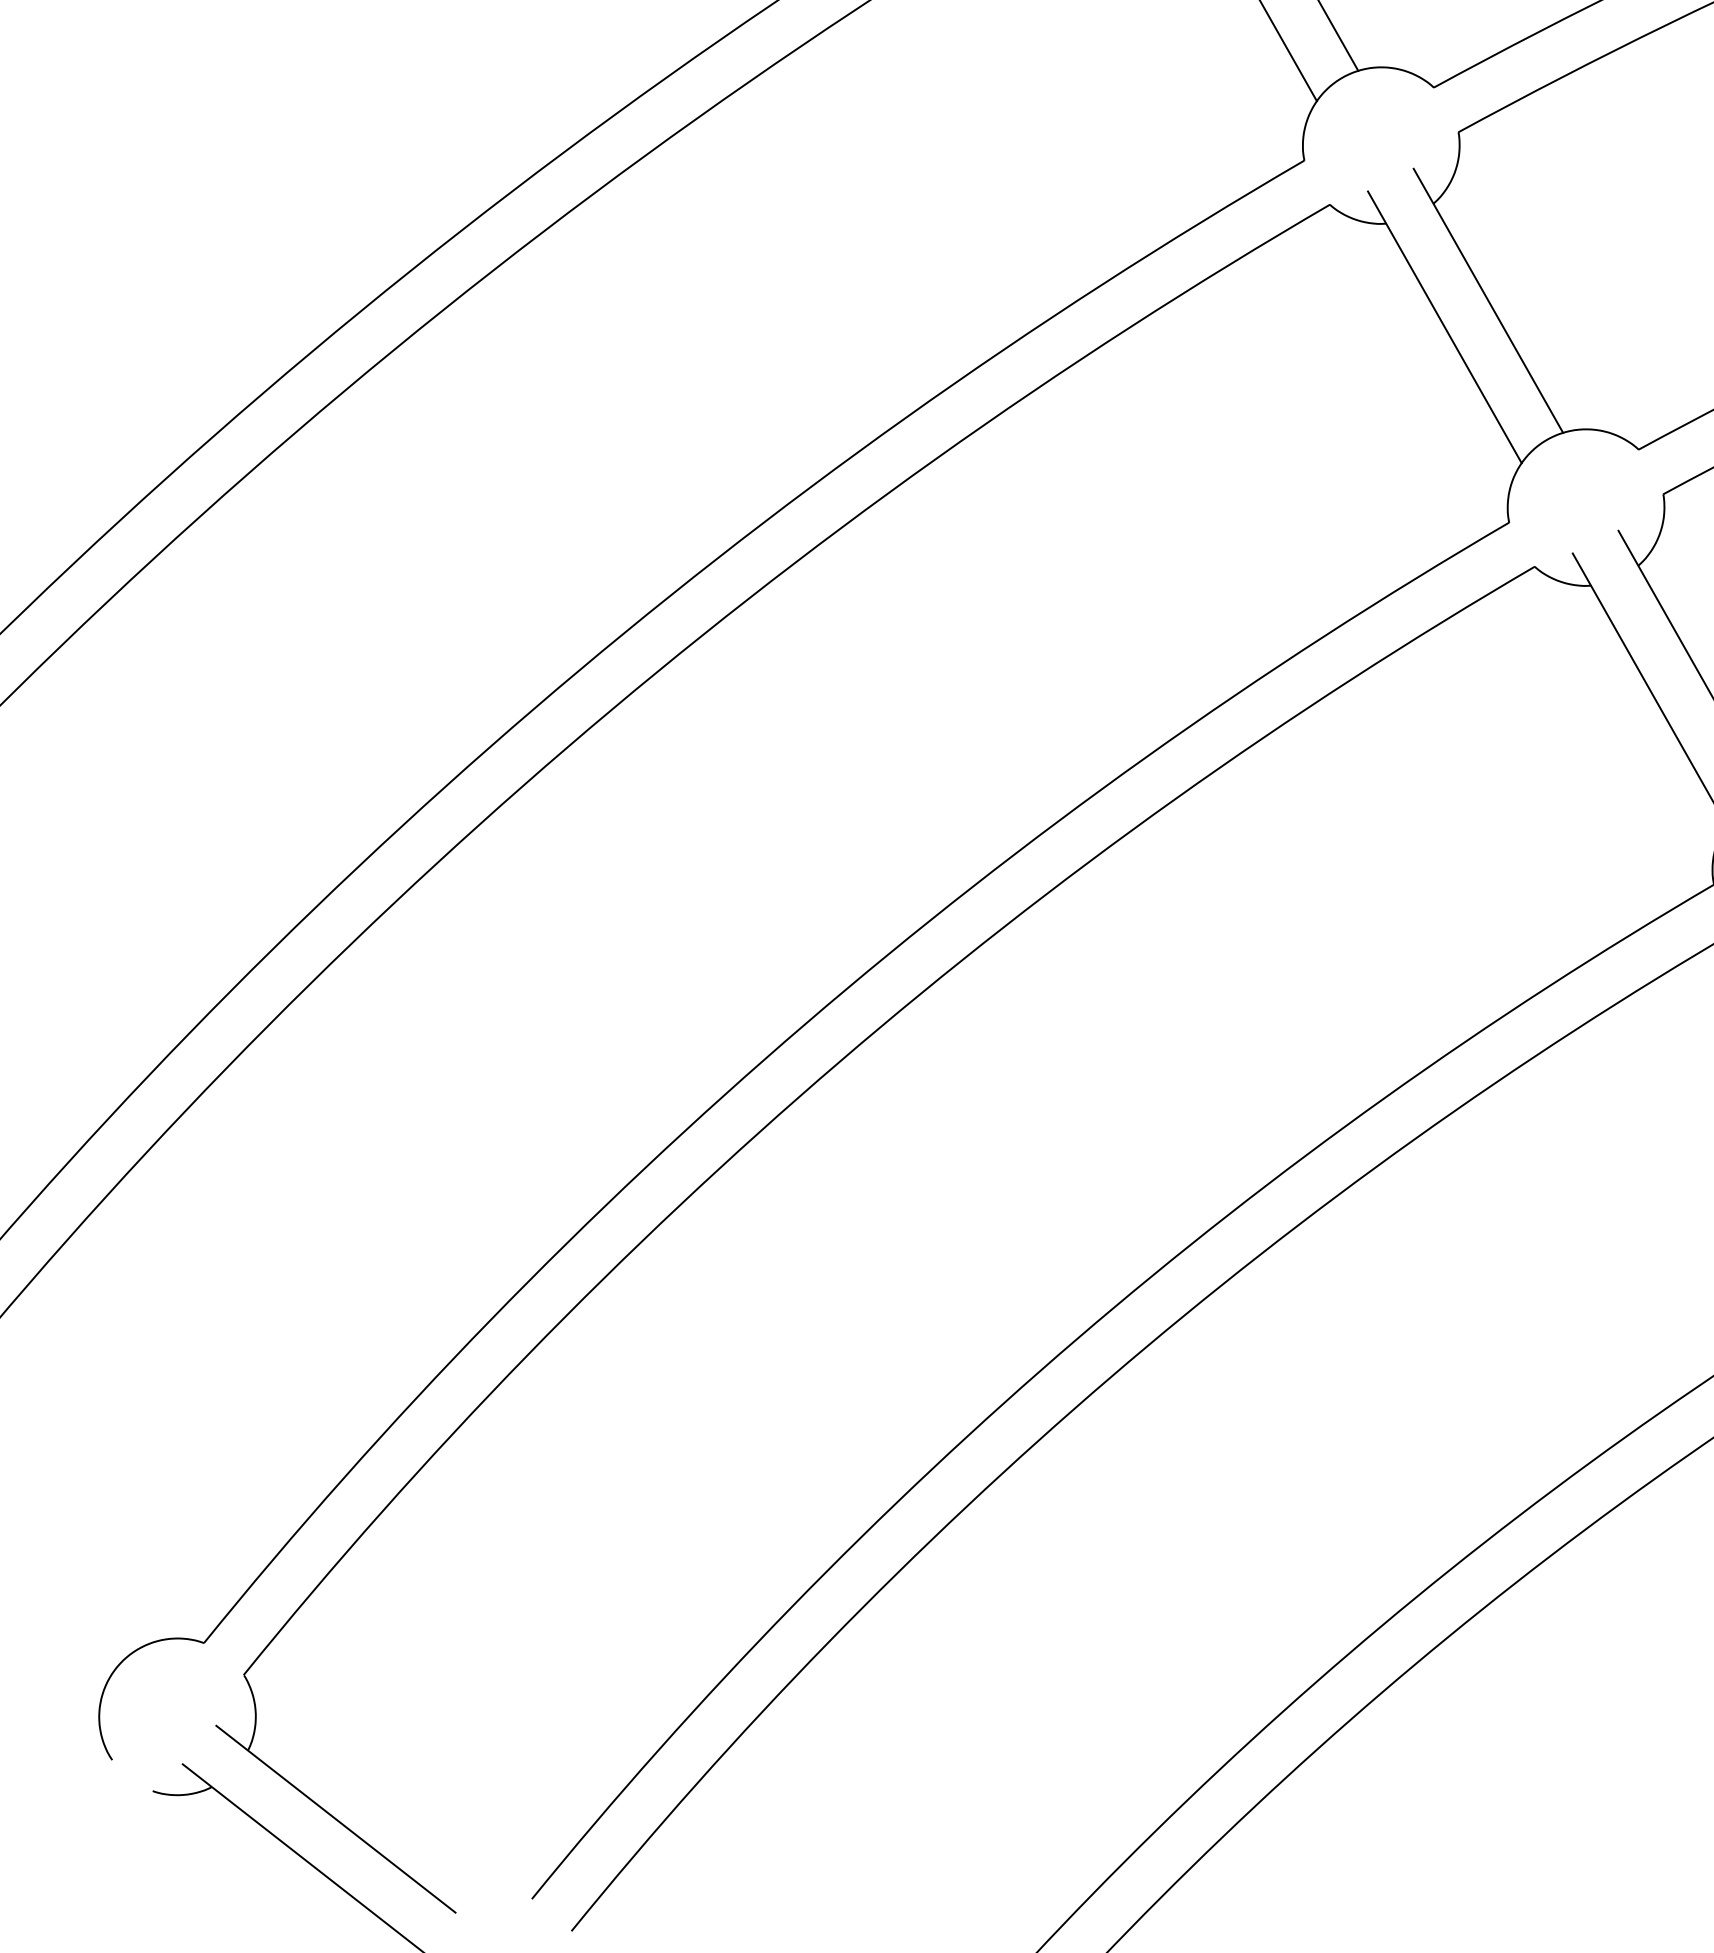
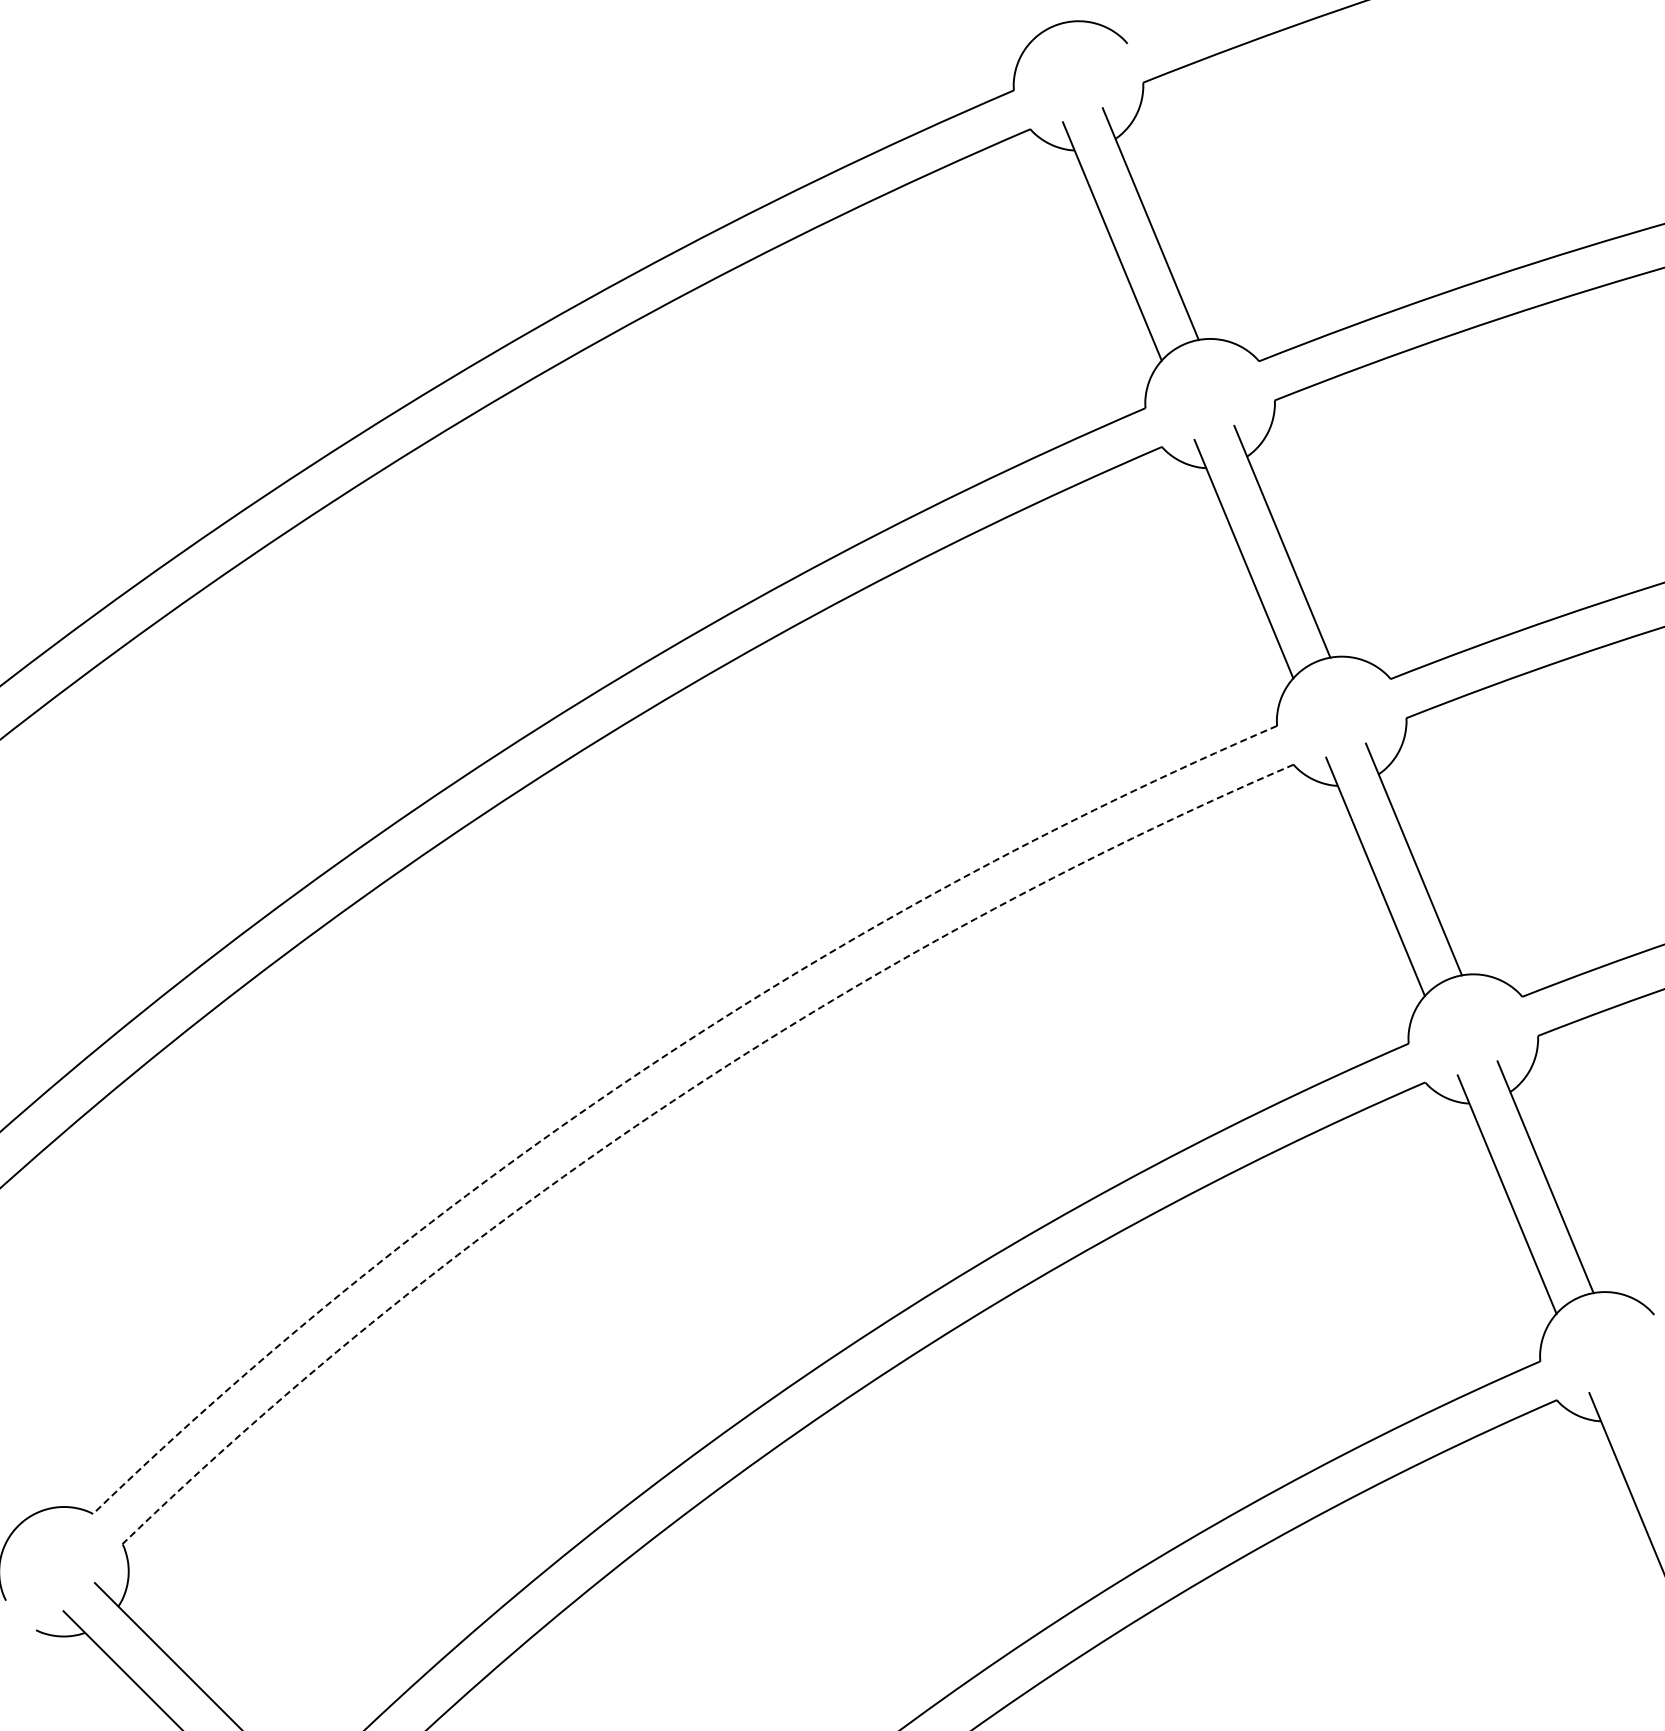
arc: (805, 1024) -> (649, 1066), solid -> dashed
arc: (838, 1062) -> (672, 1101), solid -> dashed

